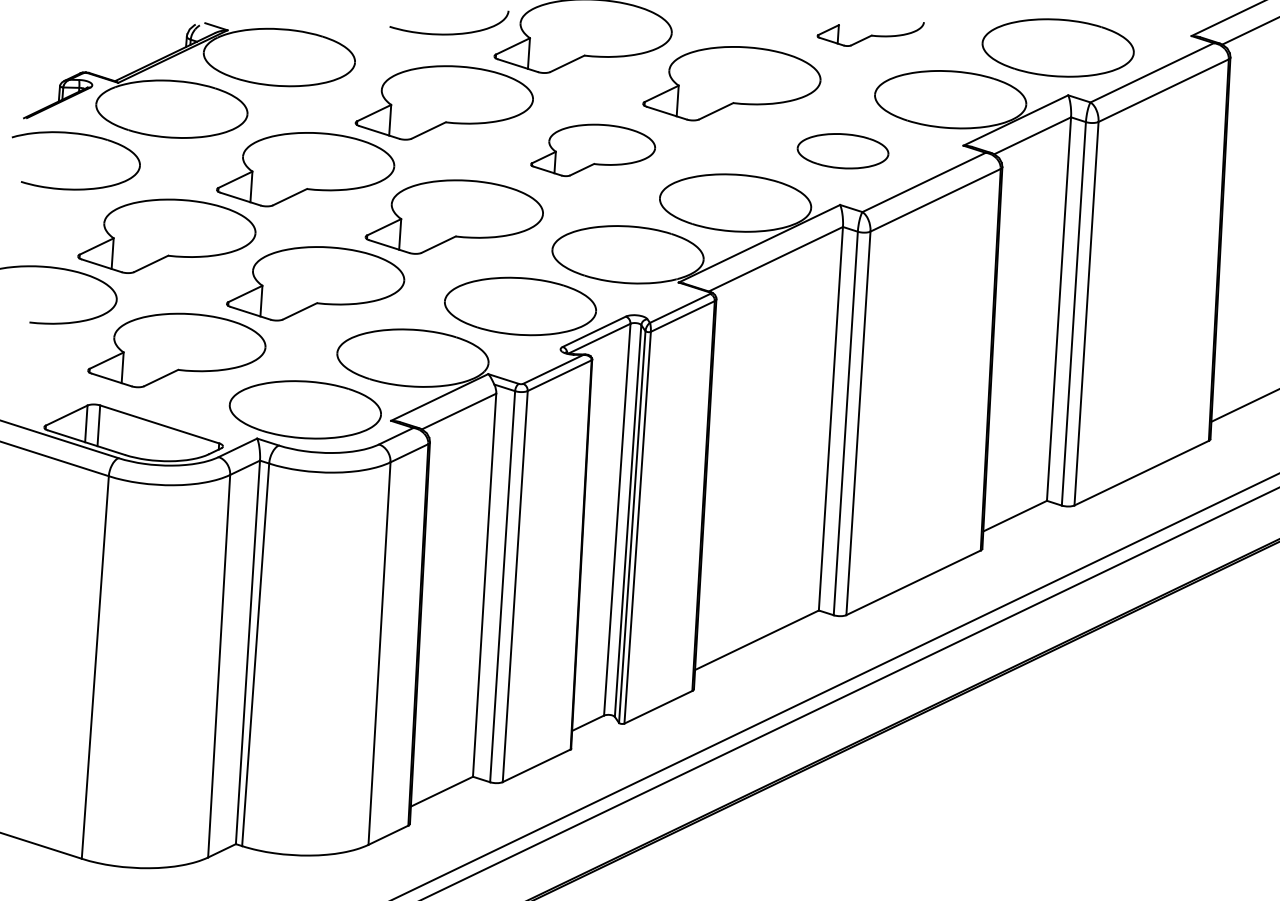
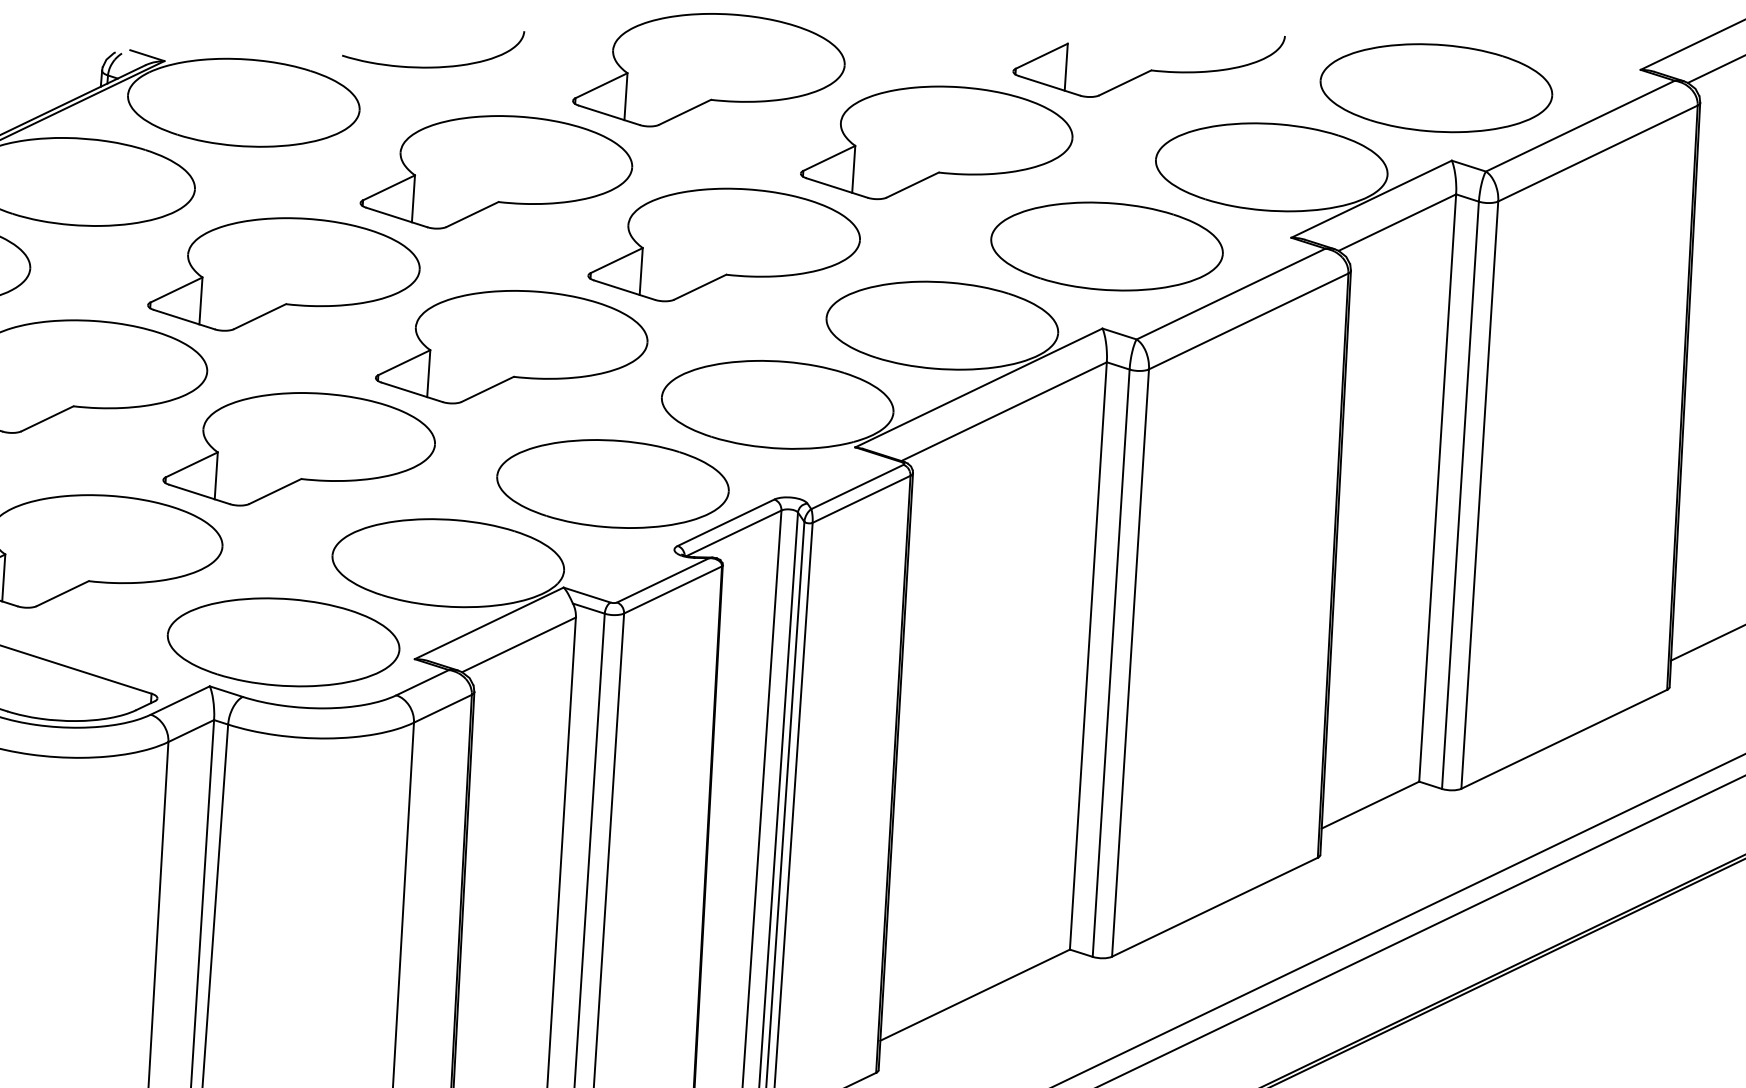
curve: (449, 33) -> (433, 65), moved
part: (870, 34) -> (1148, 67), size x1.67
part: (592, 150) -> (723, 245), size x1.43
part: (842, 150) -> (1106, 245), size x1.67

